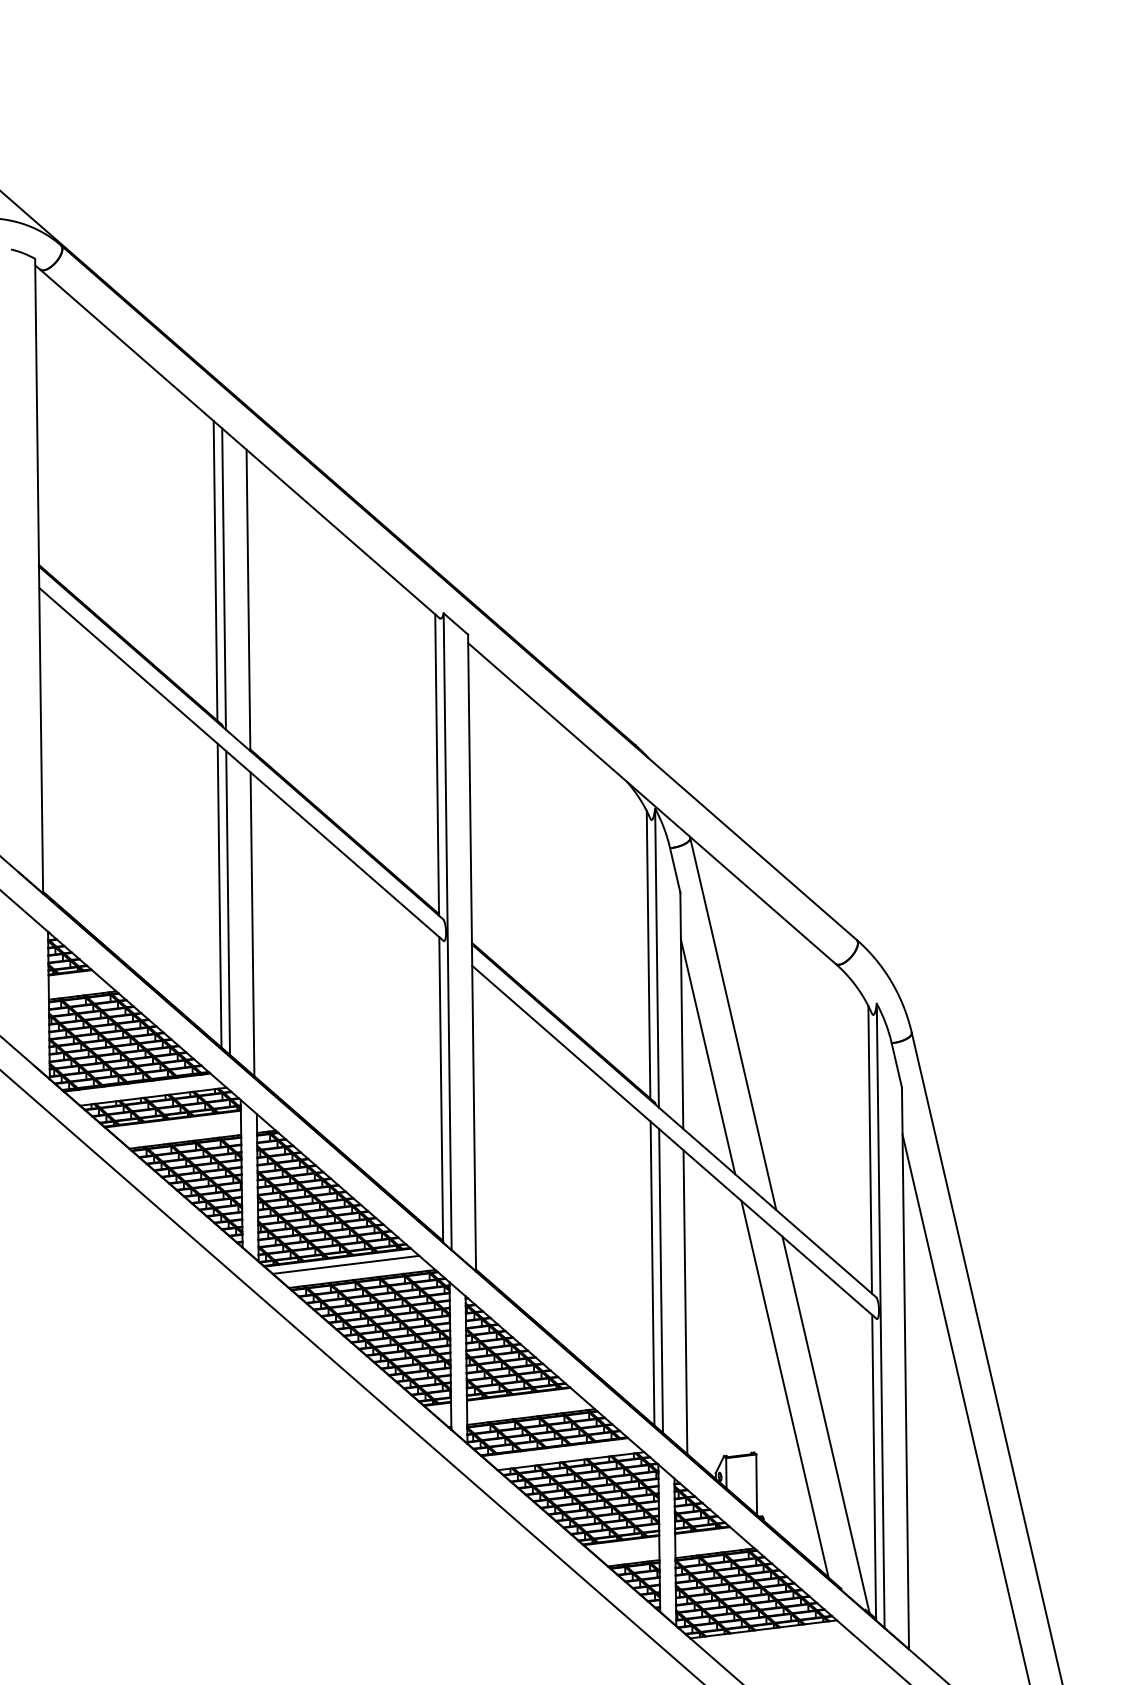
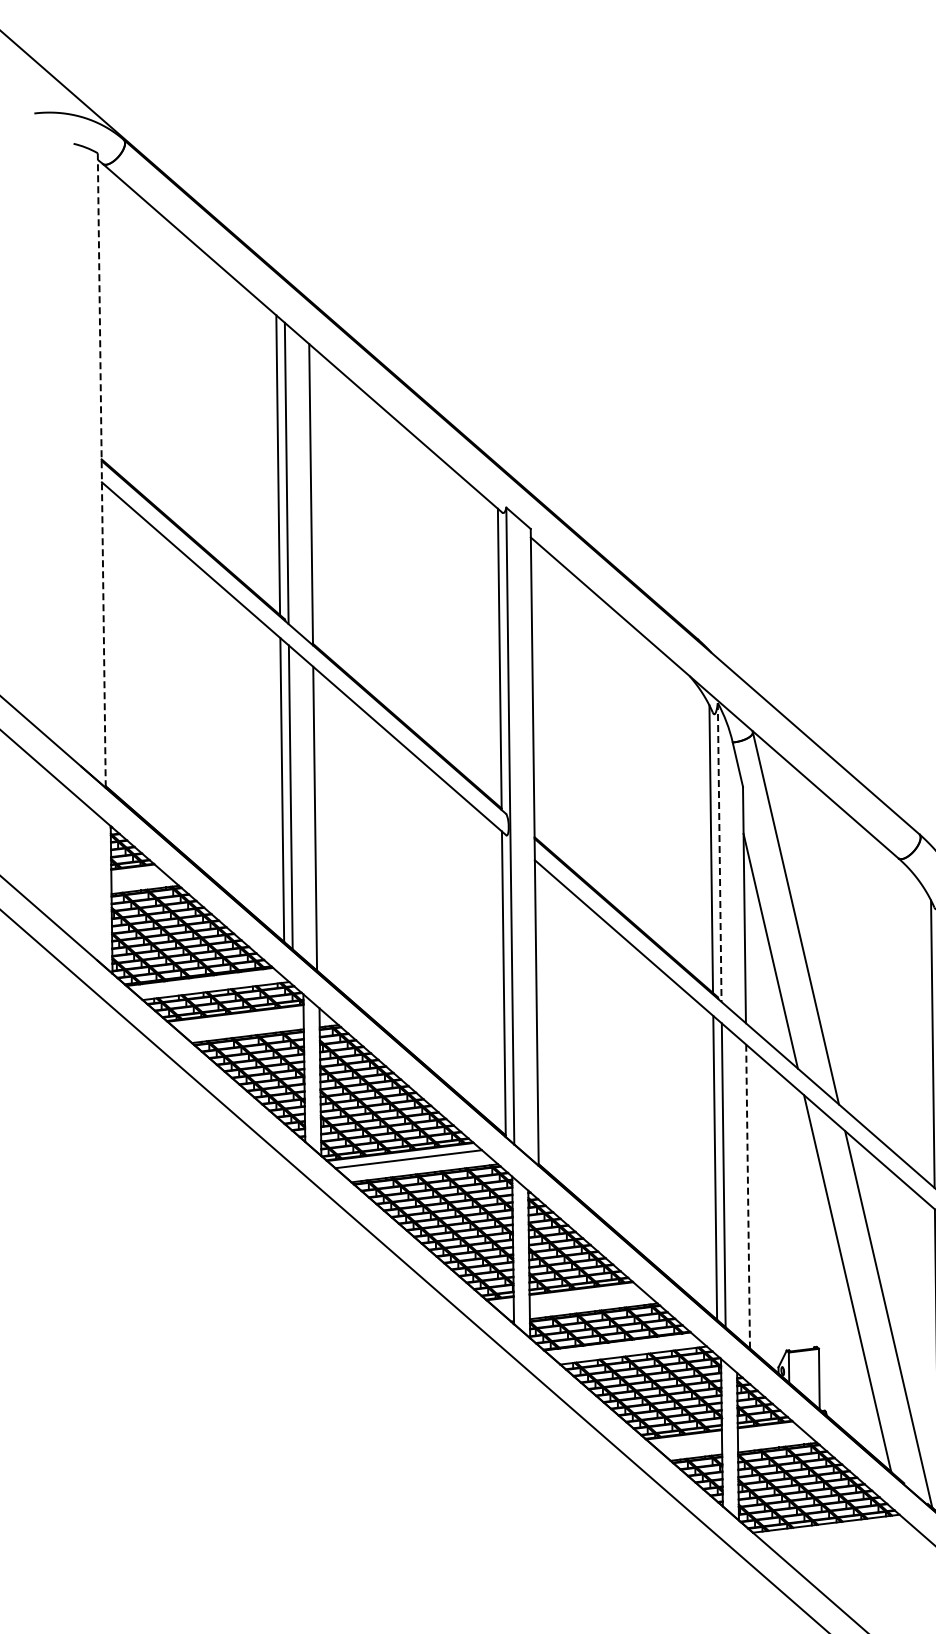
line: (39, 576) -> (102, 470), solid -> dashed
line: (657, 958) -> (720, 852), solid -> dashed
line: (685, 1302) -> (748, 1196), solid -> dashed

